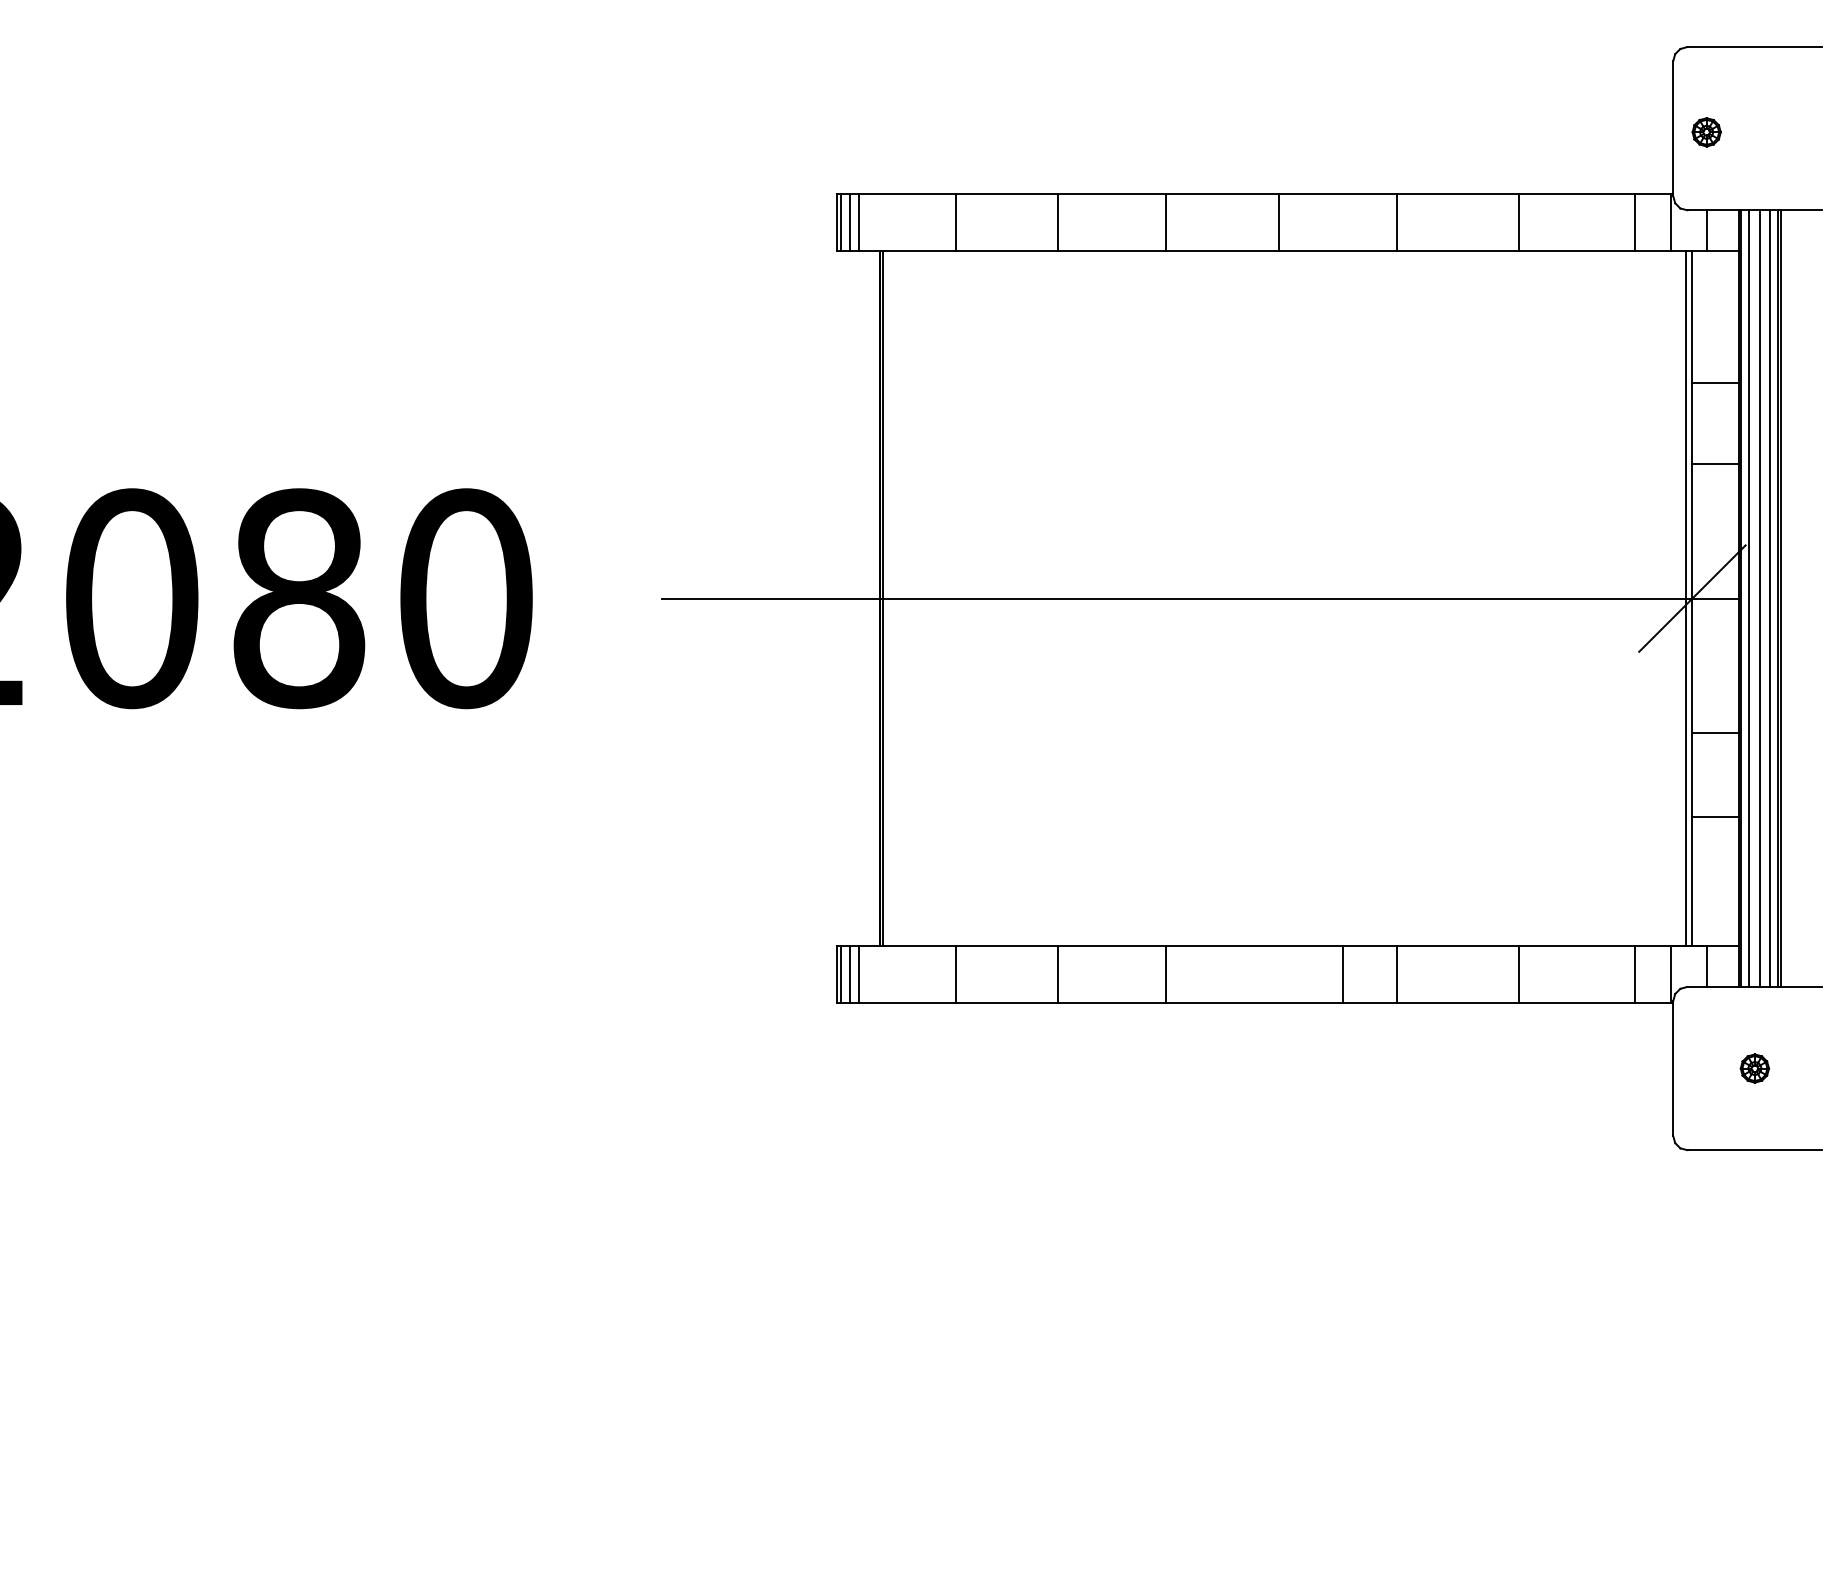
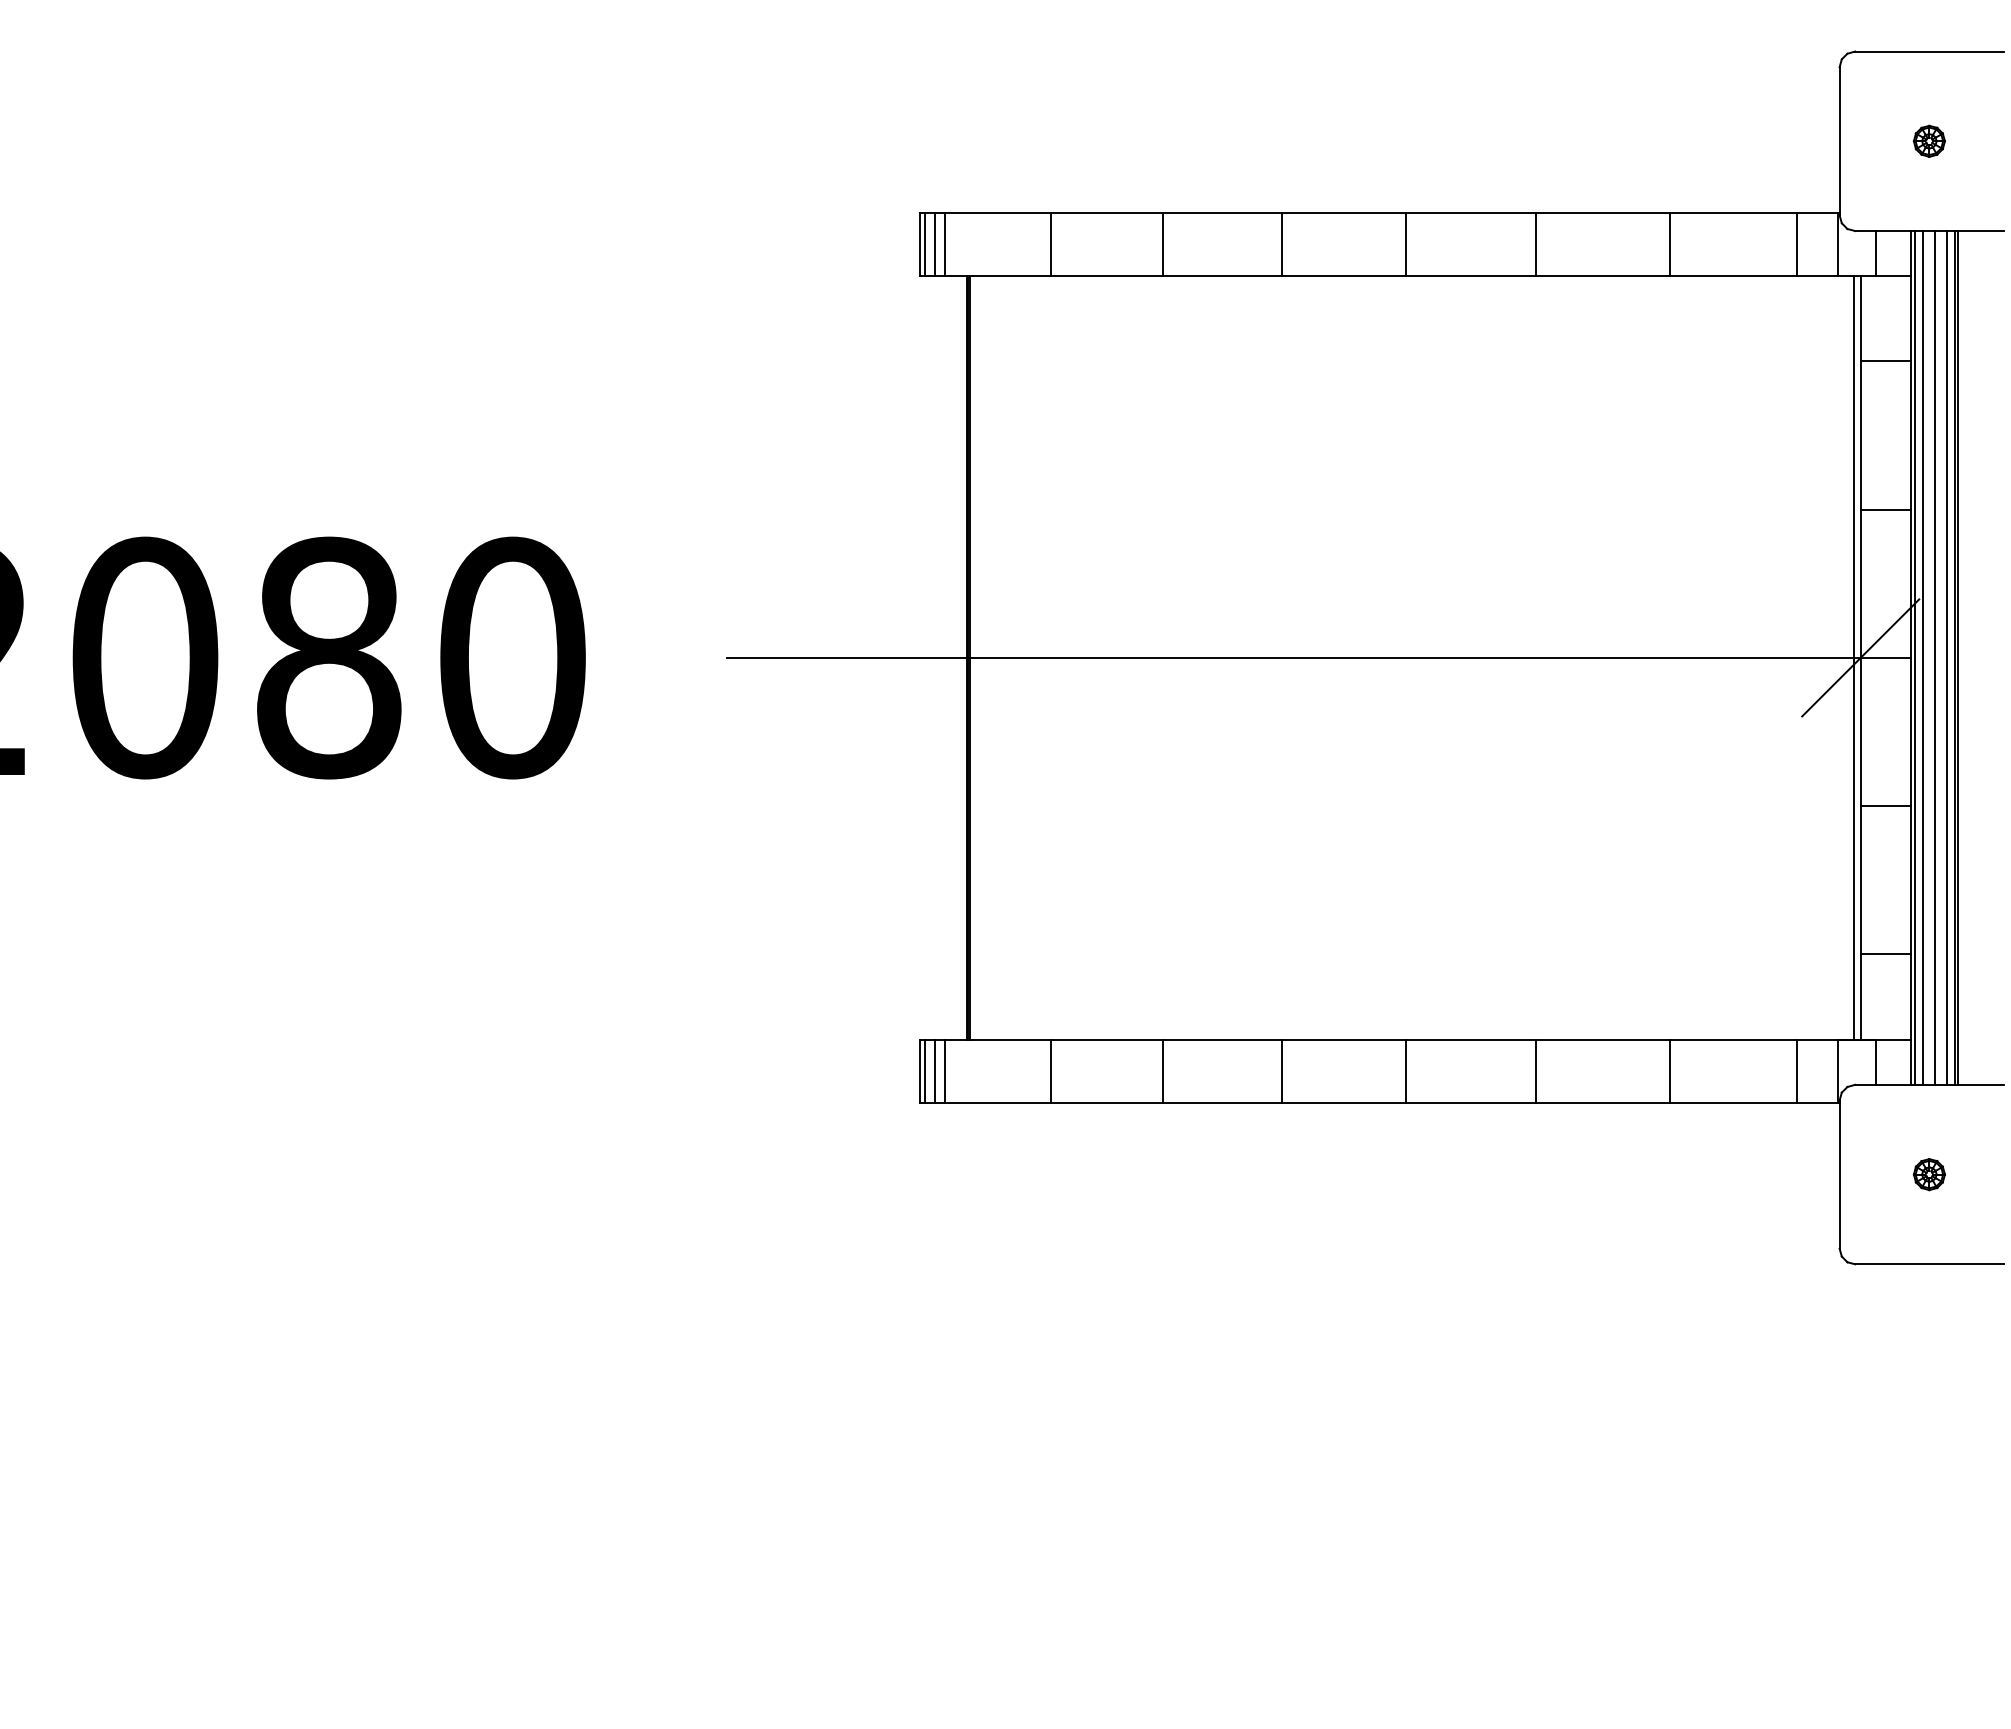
part: (1705, 131) -> (1928, 140), moved
line: (1714, 383) -> (1885, 361), moved
line: (1714, 817) -> (1885, 954), moved
line: (1342, 974) -> (1406, 1071), moved

